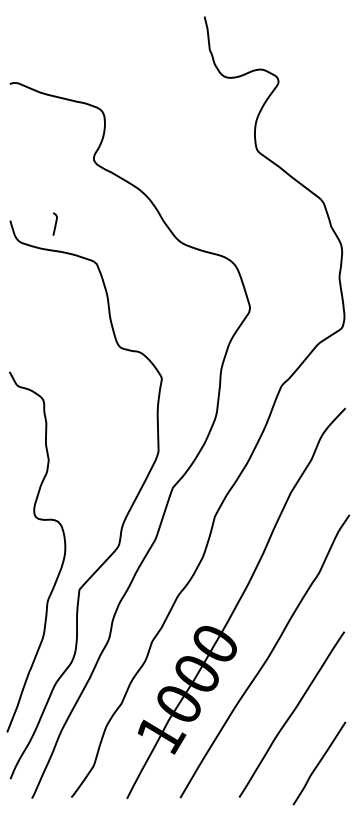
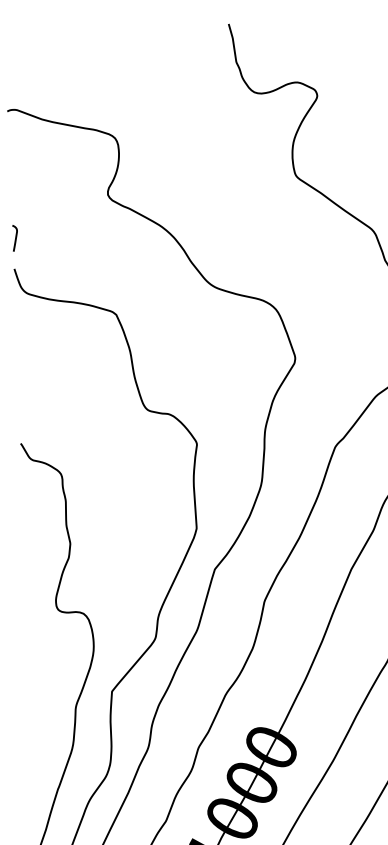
curve: (55, 223) -> (15, 237), moved

